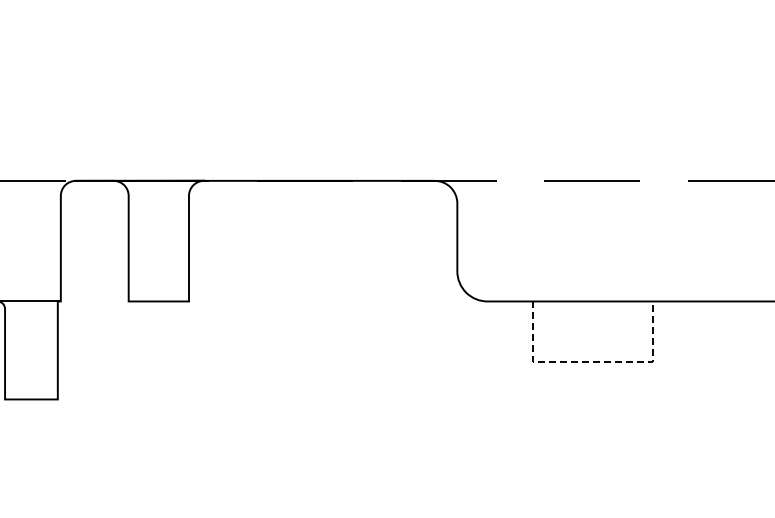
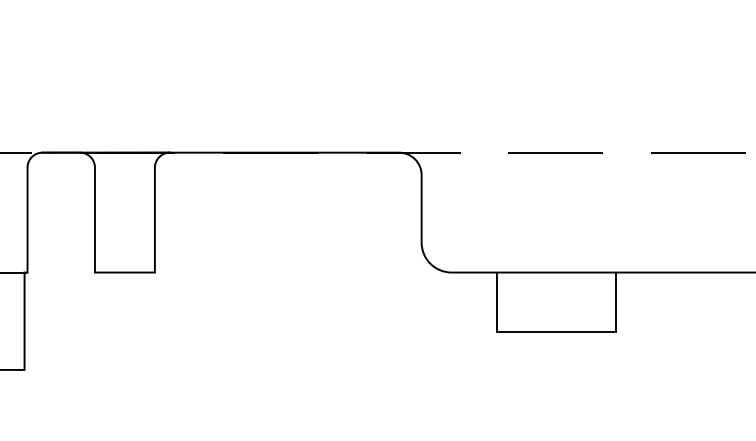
line: (593, 361) -> (556, 332), dashed -> solid

